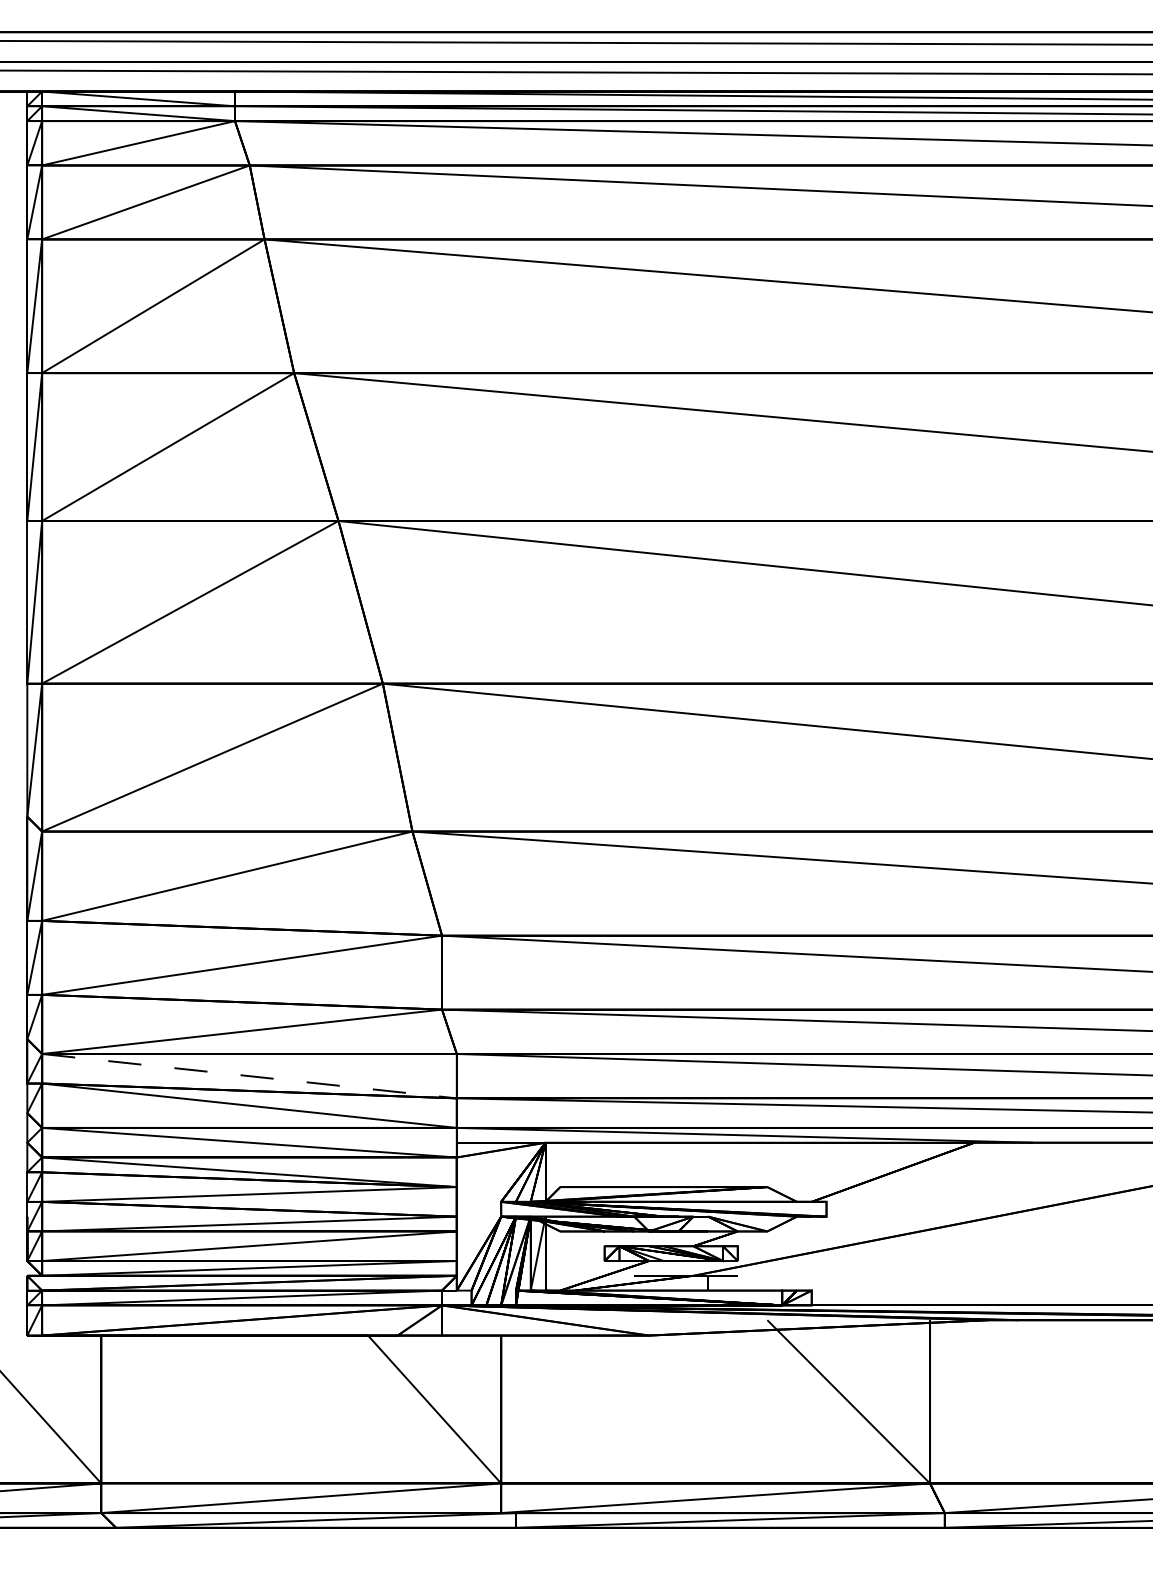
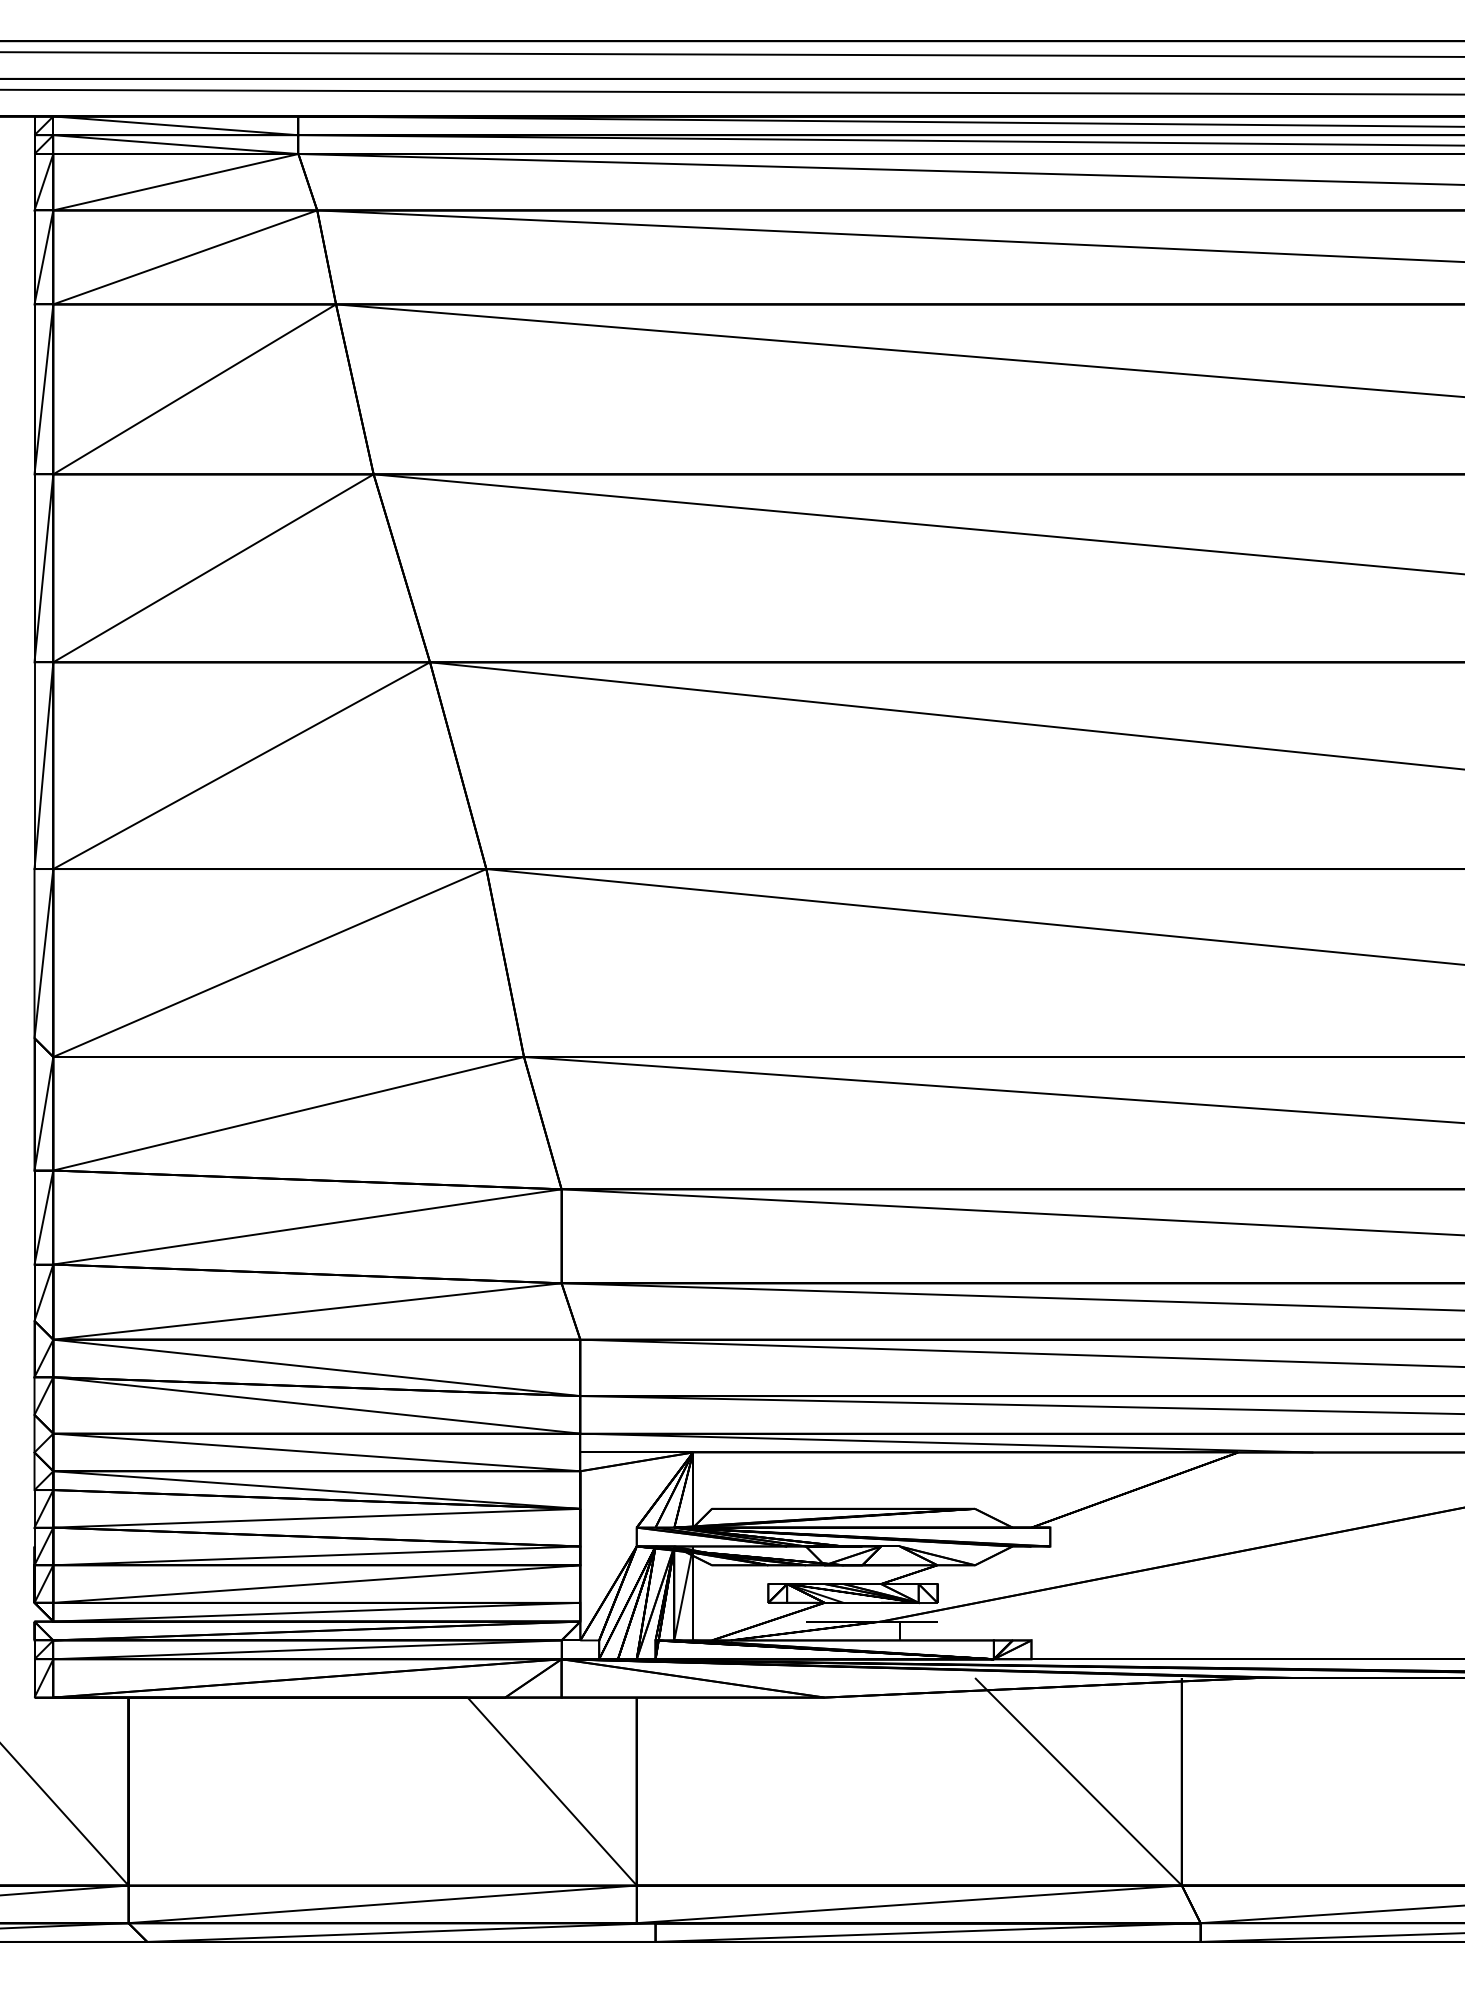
line: (272, 1079) -> (346, 1371), dashed -> solid

